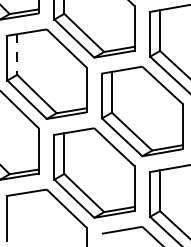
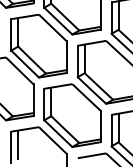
line: (17, 55) -> (18, 33), dashed -> solid
line: (17, 214) -> (18, 144), added

